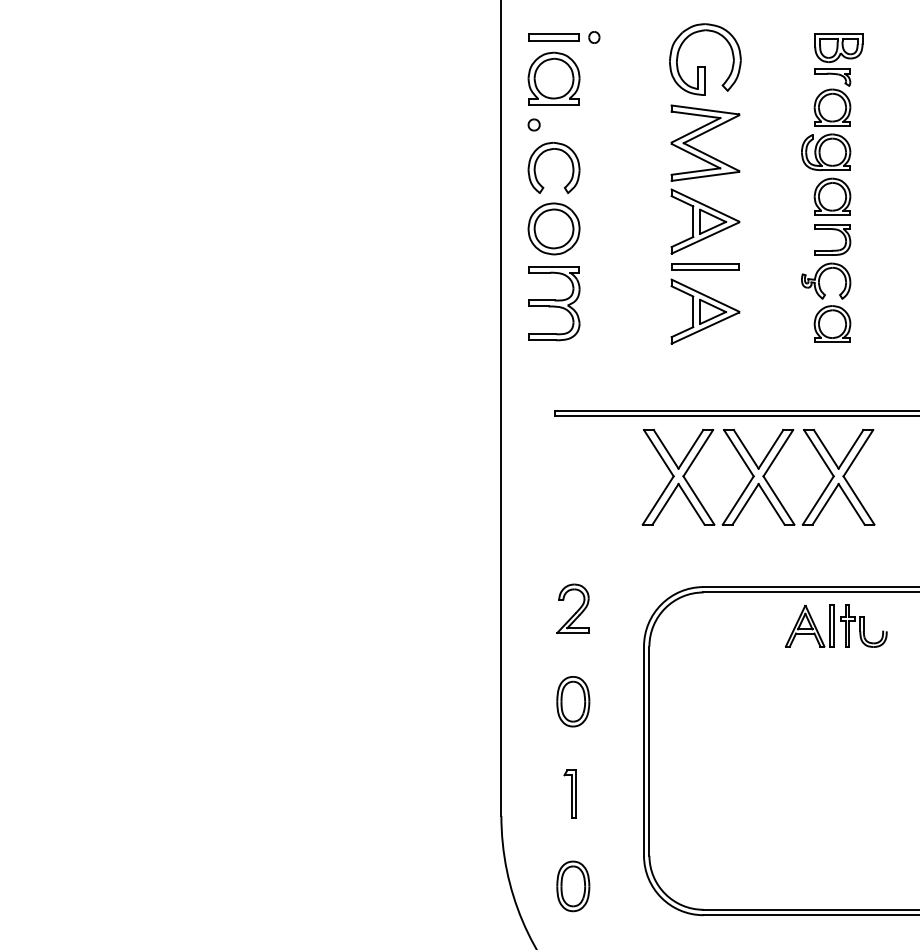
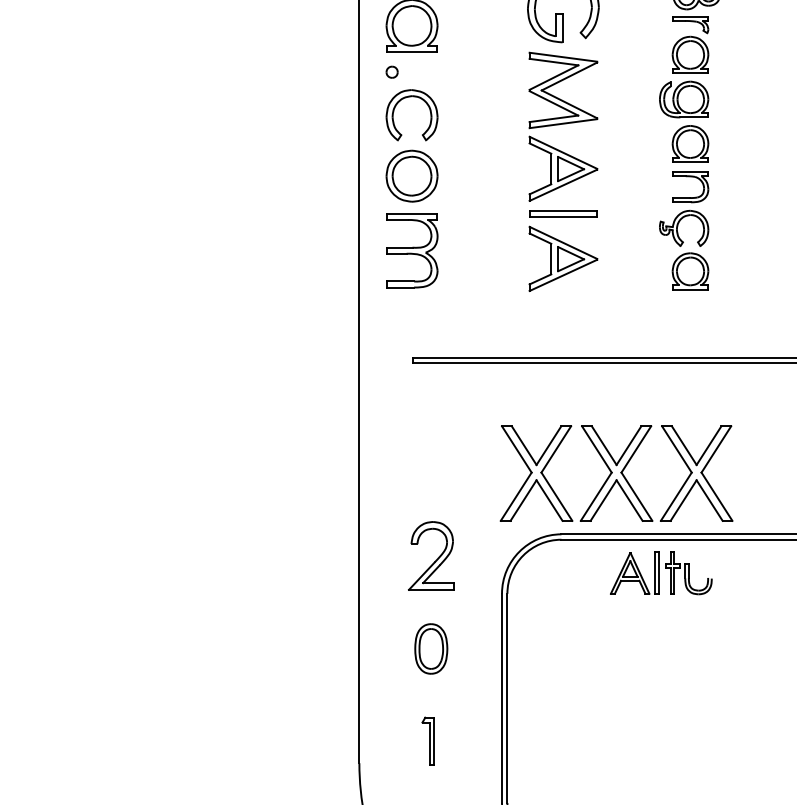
part: (758, 477) -> (616, 473), moved
part: (572, 608) -> (430, 555), size x1.4
part: (836, 625) -> (661, 572), moved

